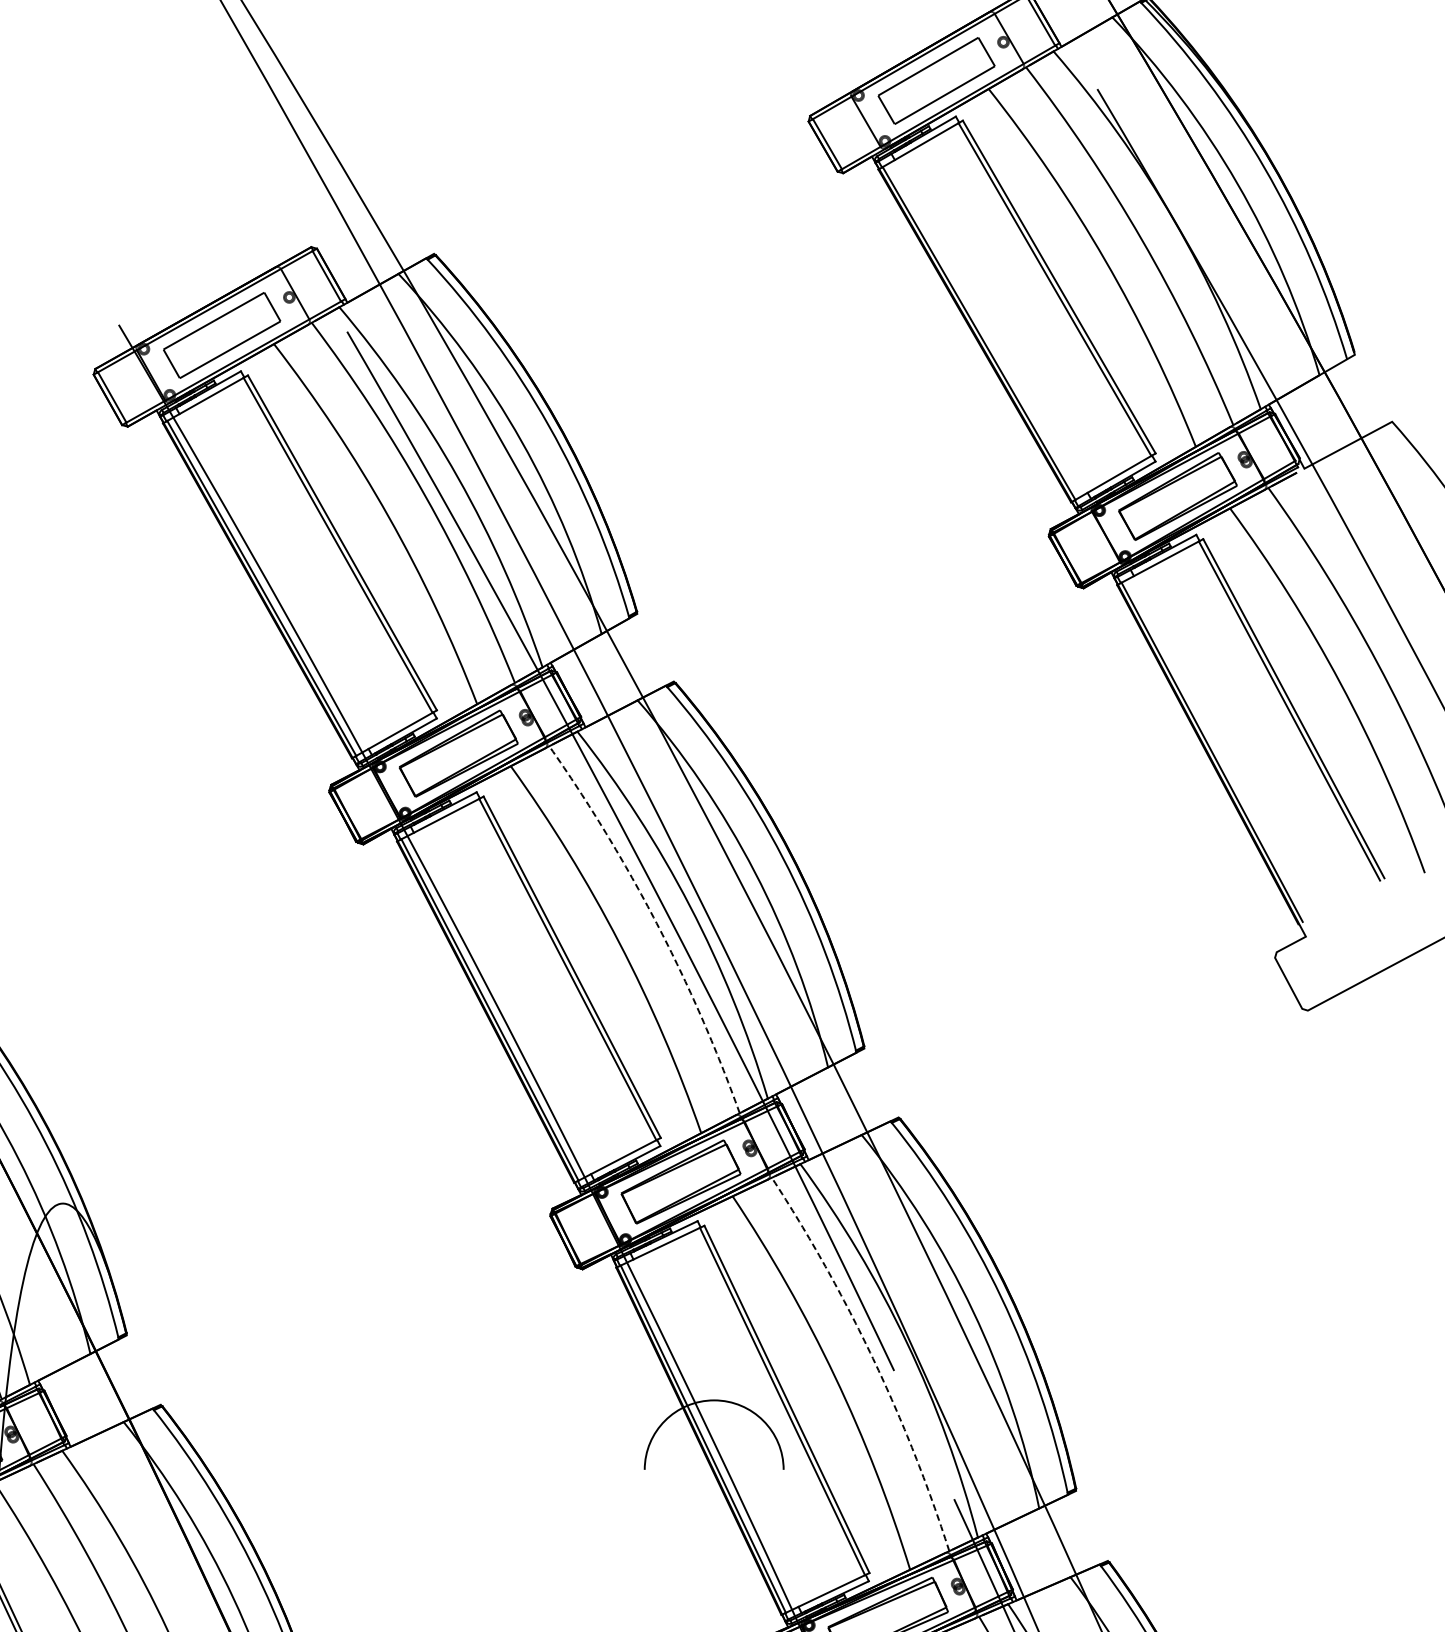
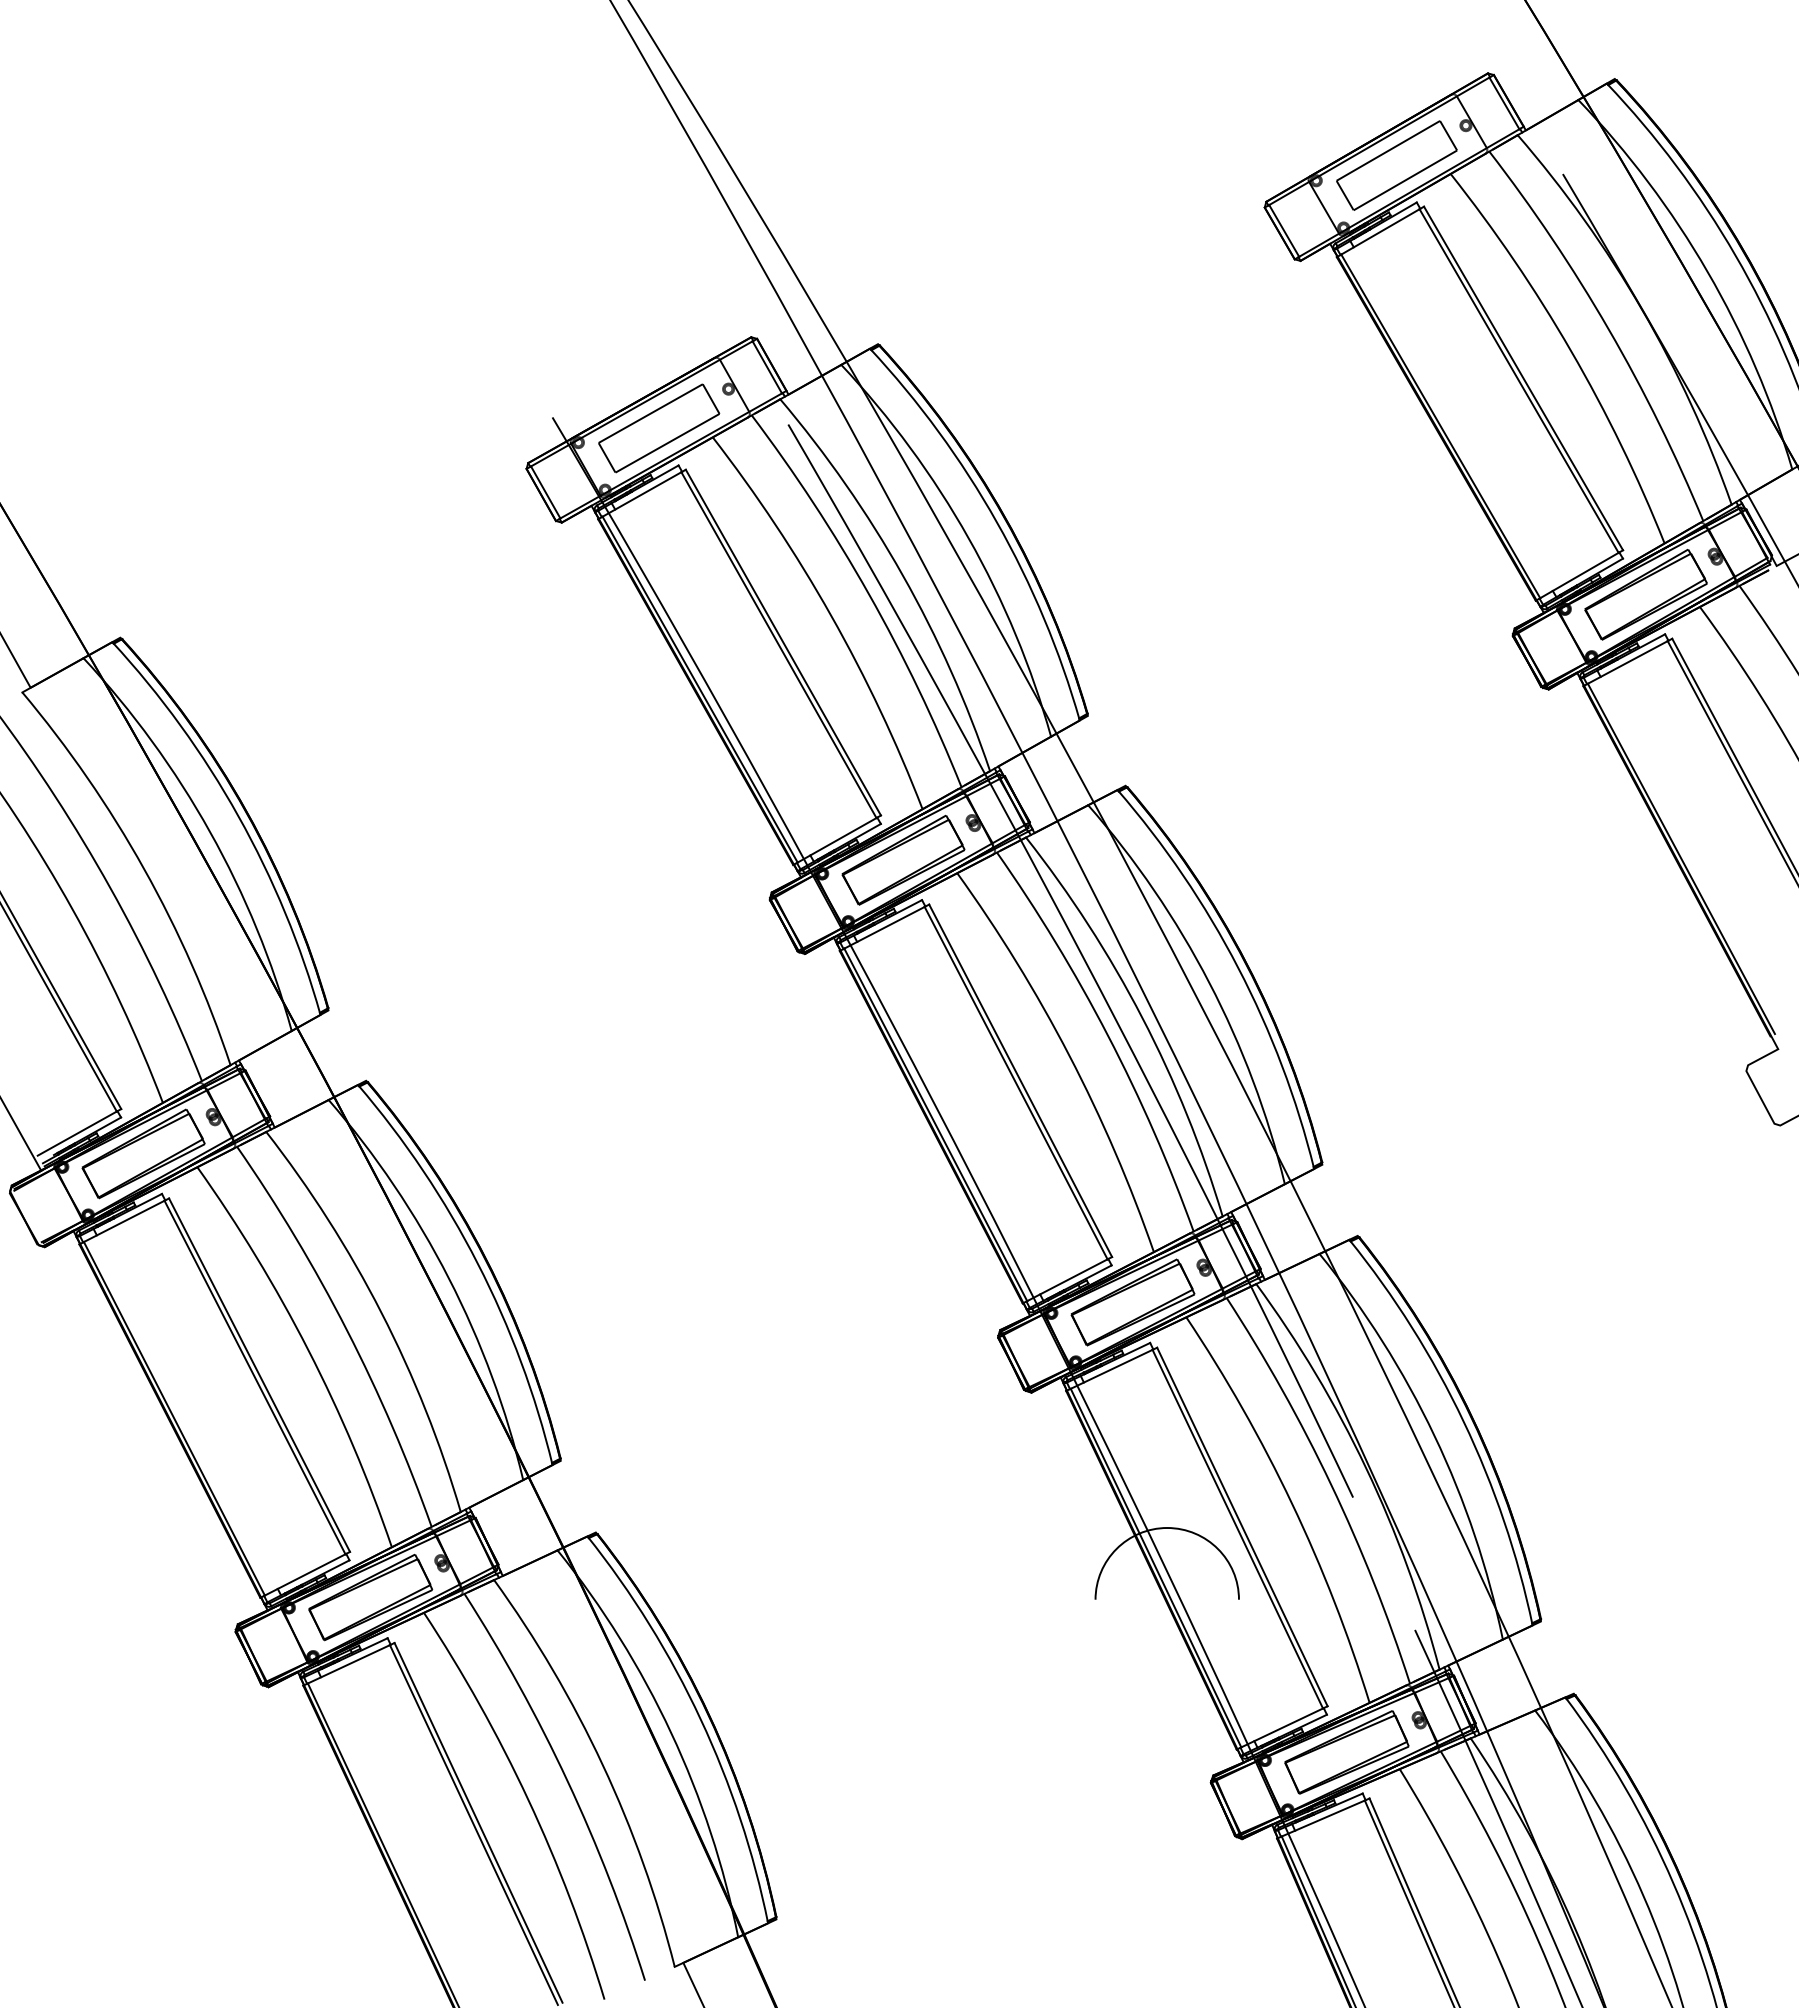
arc: (656, 923) -> (1107, 1035), dashed -> solid
arc: (873, 1358) -> (1331, 1484), dashed -> solid

